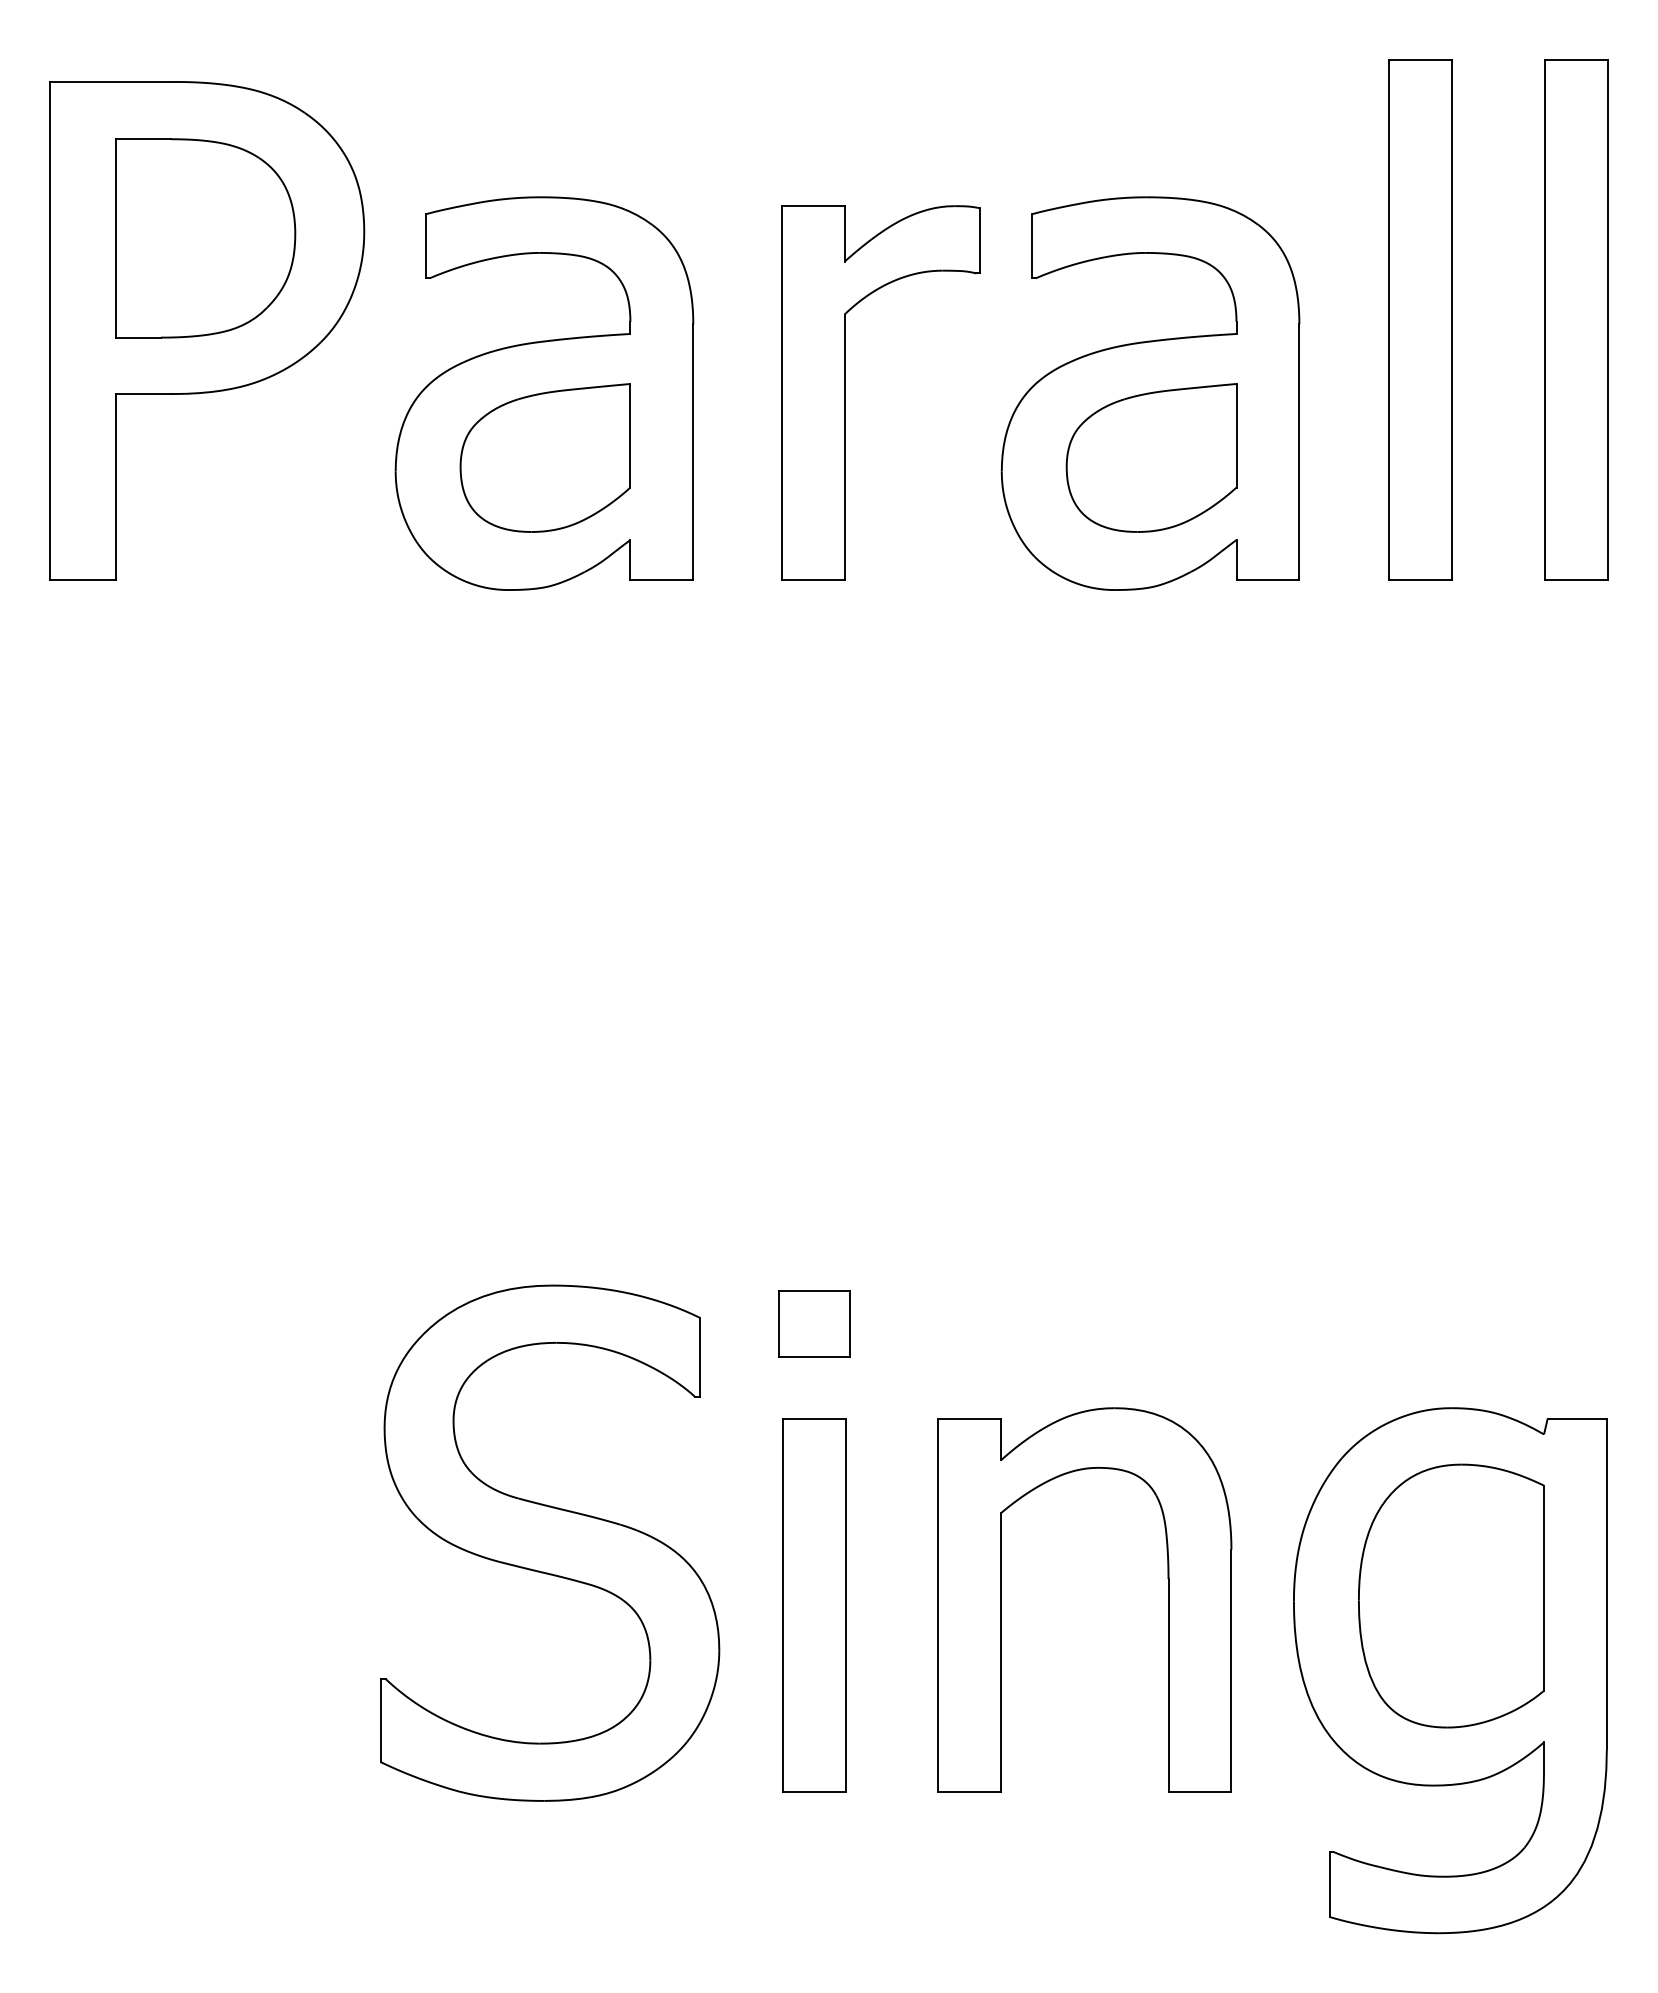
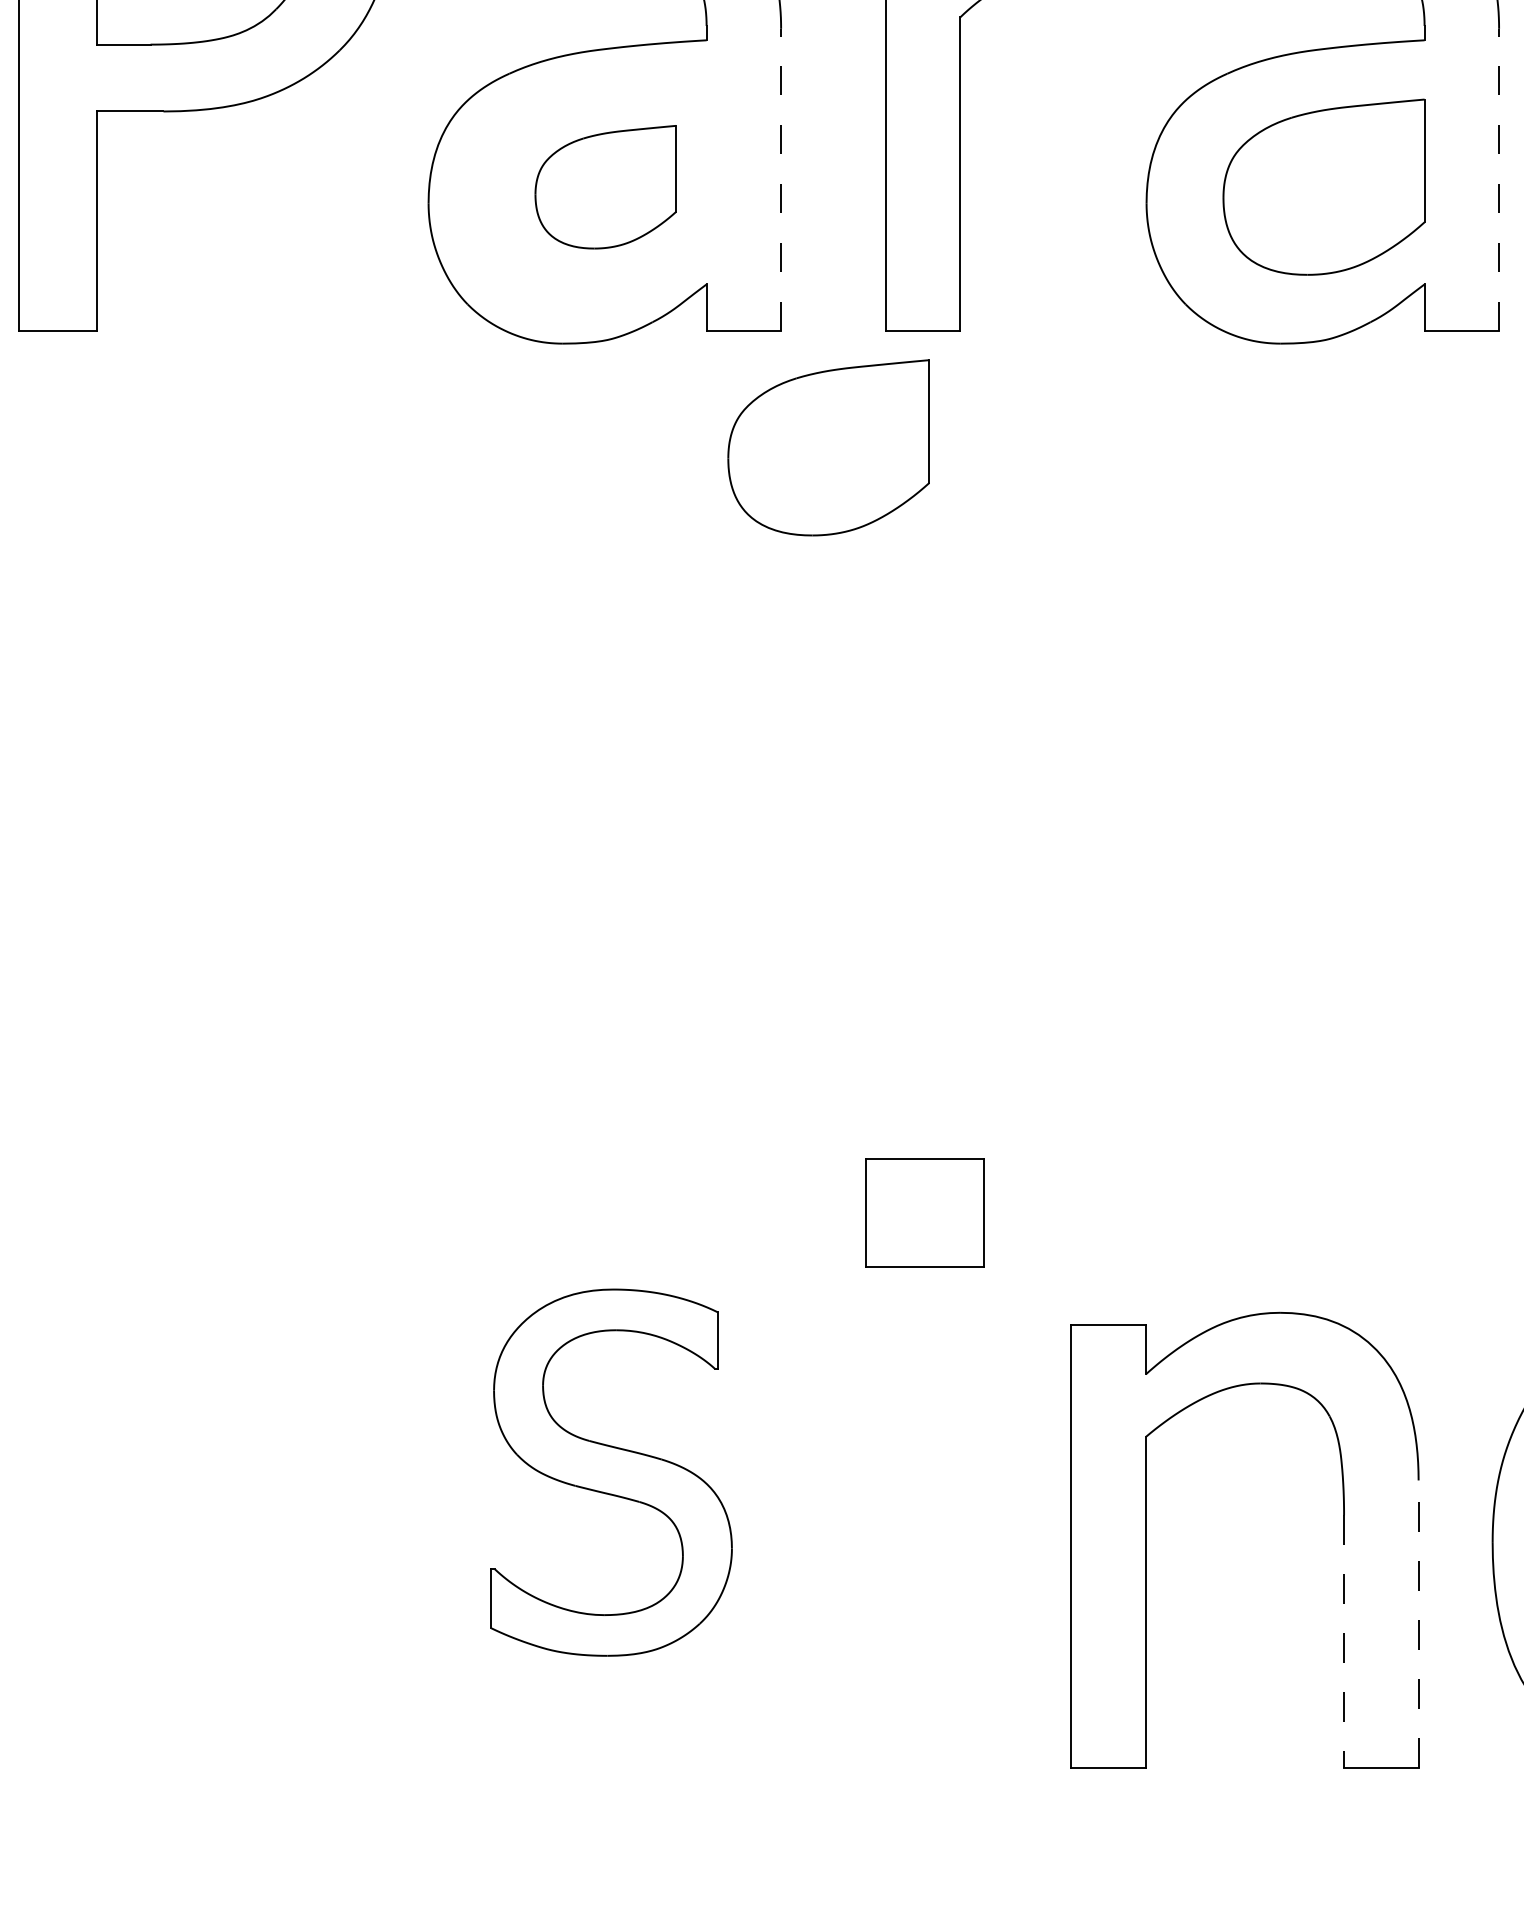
line: (693, 451) -> (781, 179), solid -> dashed
line: (1299, 451) -> (1499, 179), solid -> dashed
part: (544, 457) -> (604, 186), size x0.7
part: (733, 677) -> (828, 447), added
part: (814, 1323) -> (924, 1212), size x1.4
part: (550, 1542) -> (611, 1471), size x0.6
part: (814, 1605) -> (924, 1546), removed
line: (1231, 1670) -> (1418, 1623), solid -> dashed
line: (1168, 1686) -> (1344, 1642), solid -> dashed

